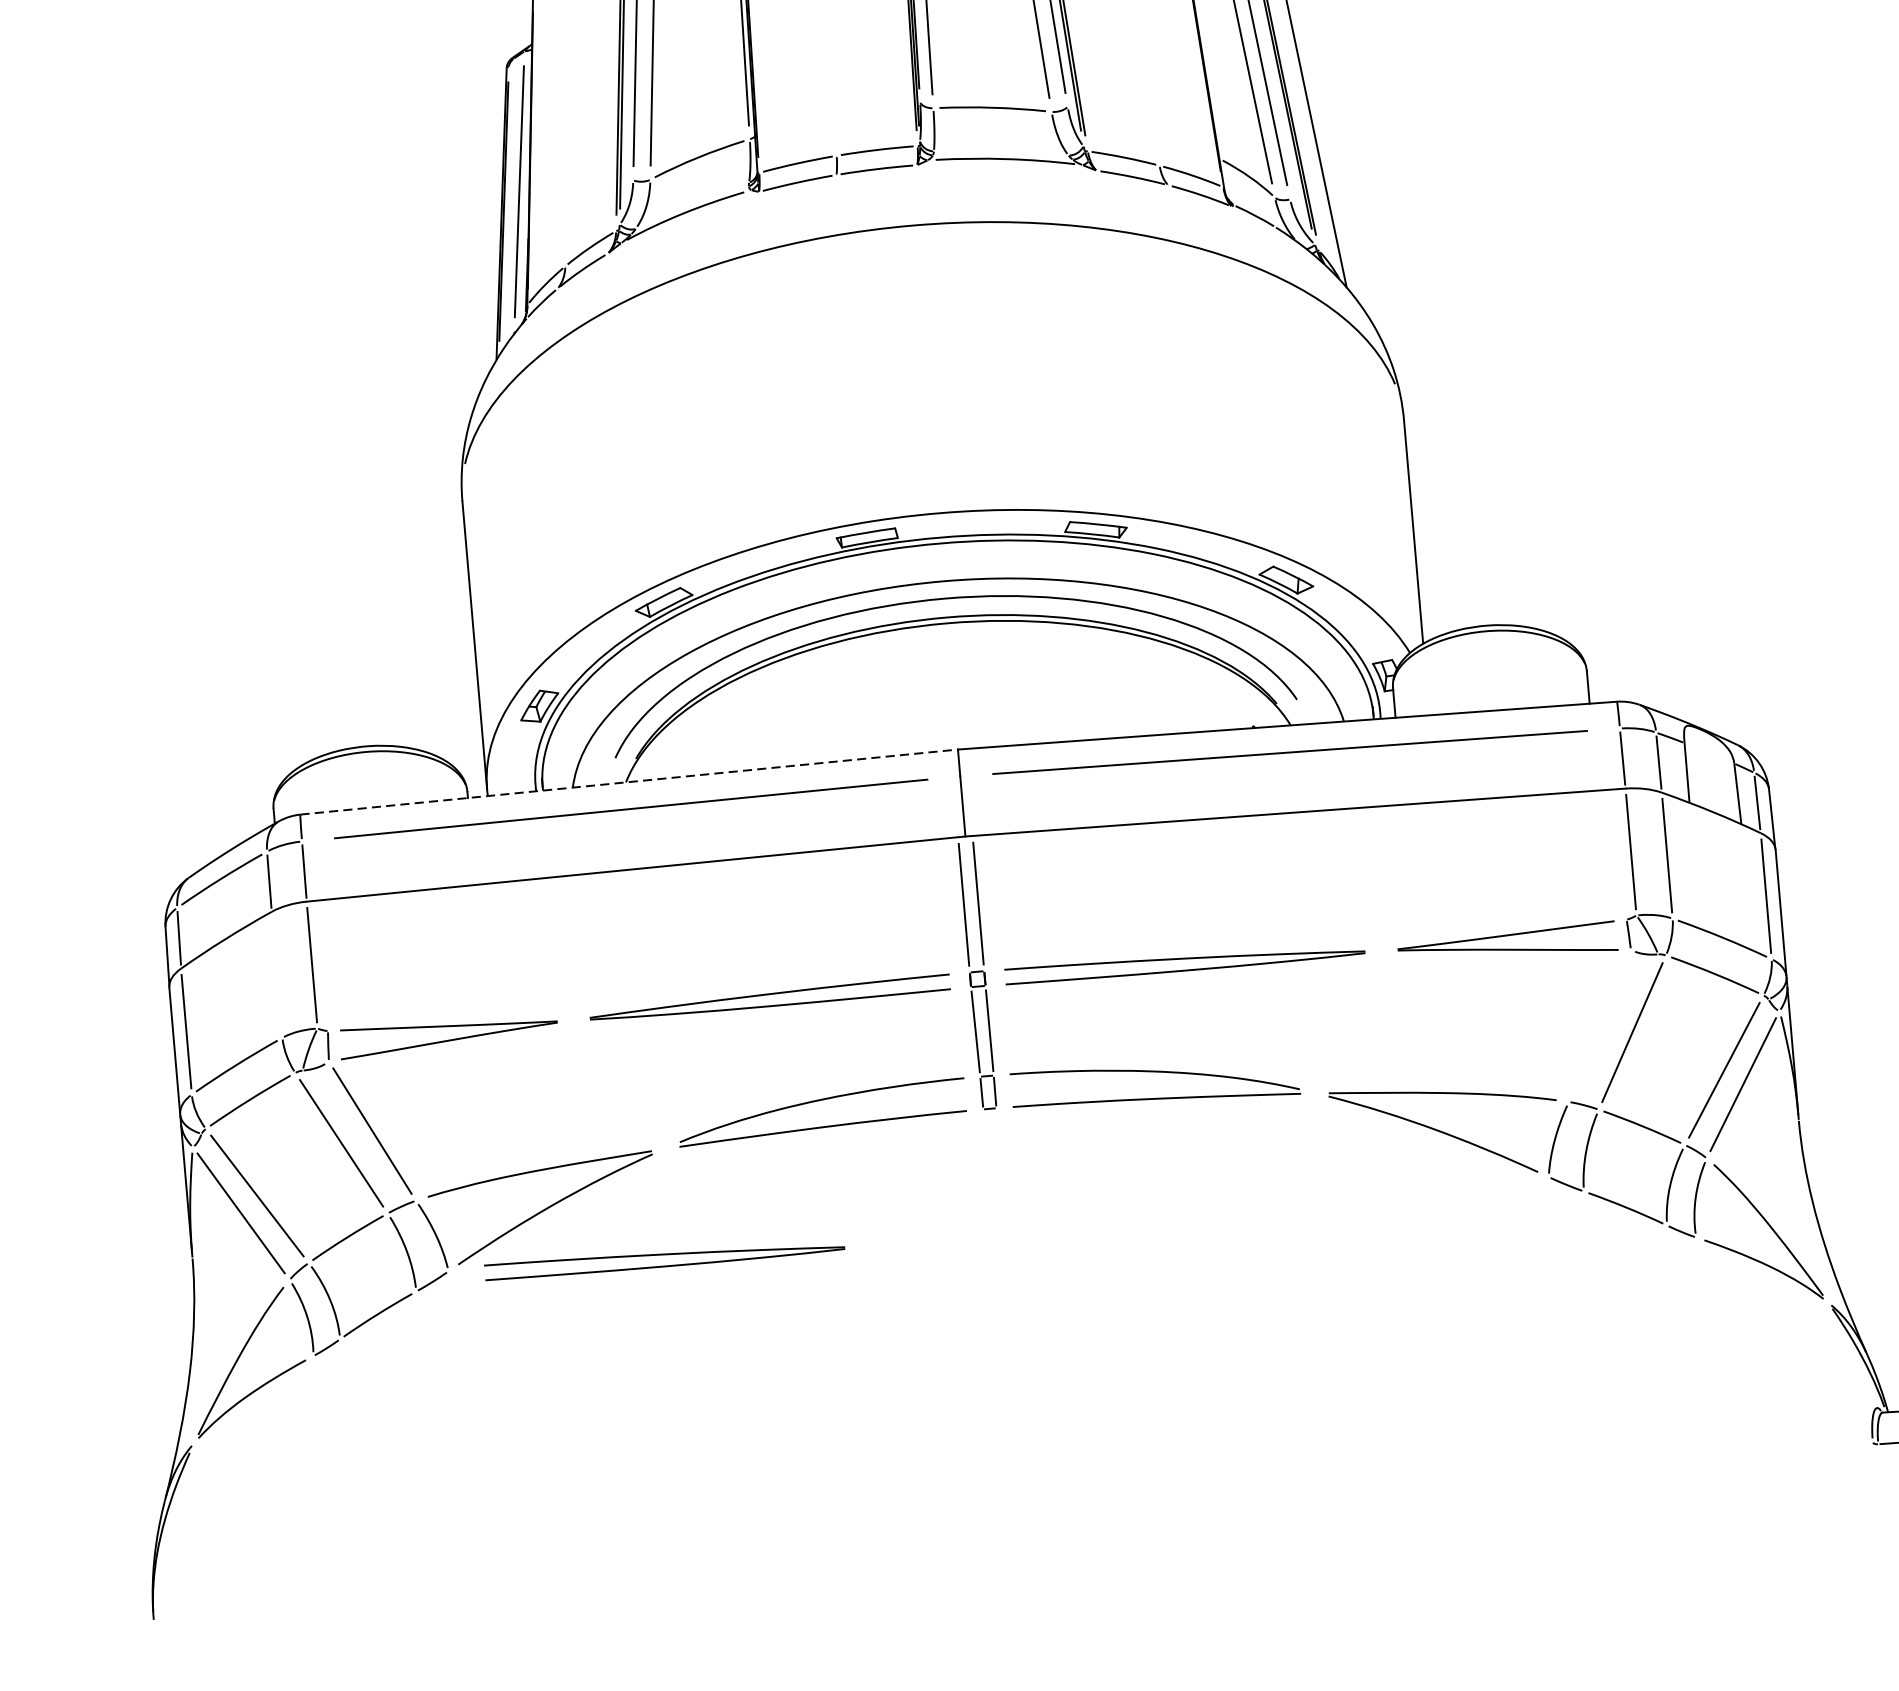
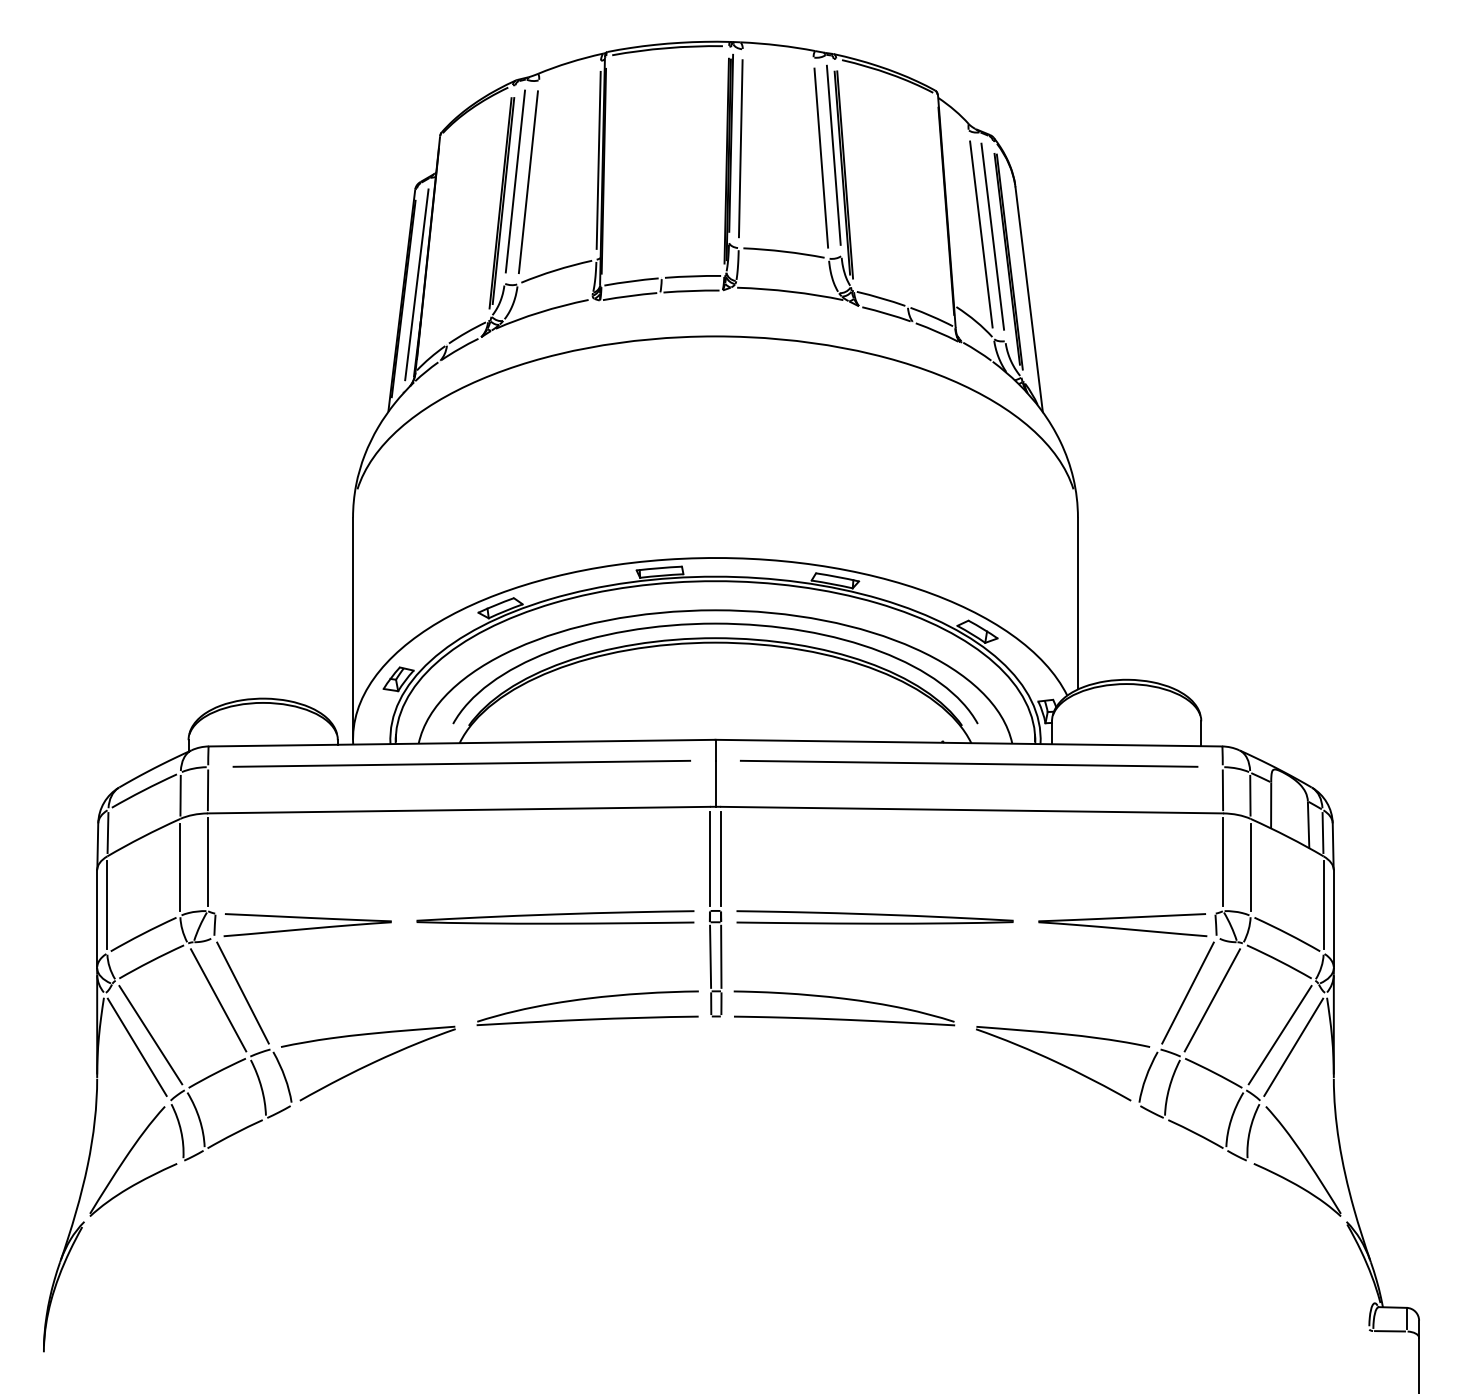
line: (629, 782) -> (462, 743), dashed -> solid
line: (277, 974) -> (180, 867), added
line: (1599, 1025) -> (1187, 992), added
part: (664, 1258) -> (457, 1109), removed

